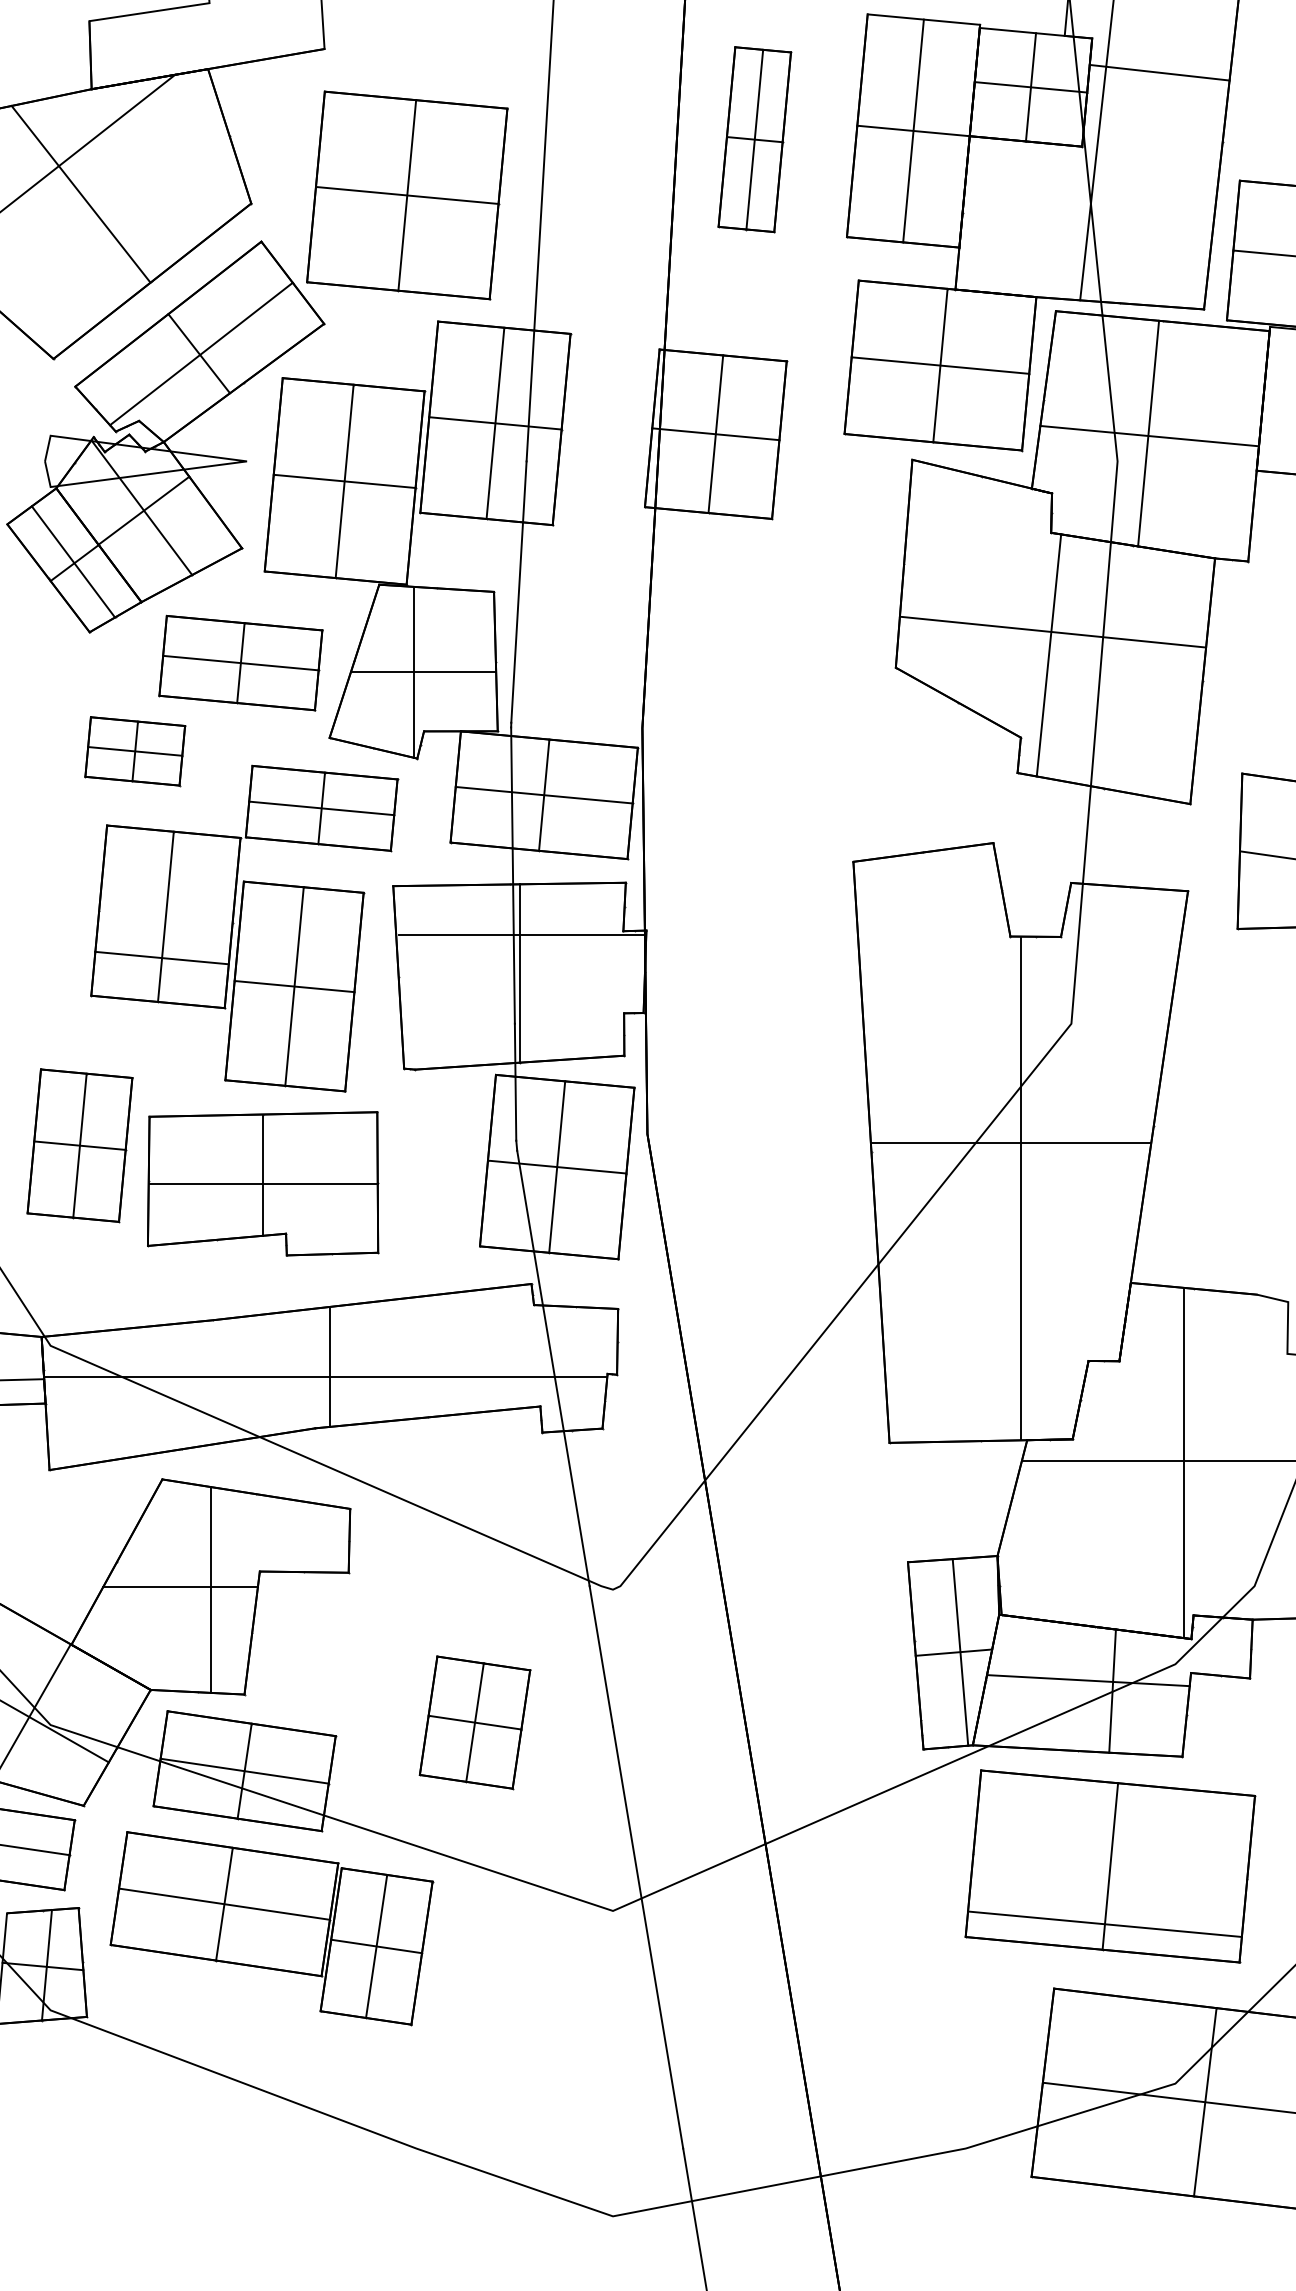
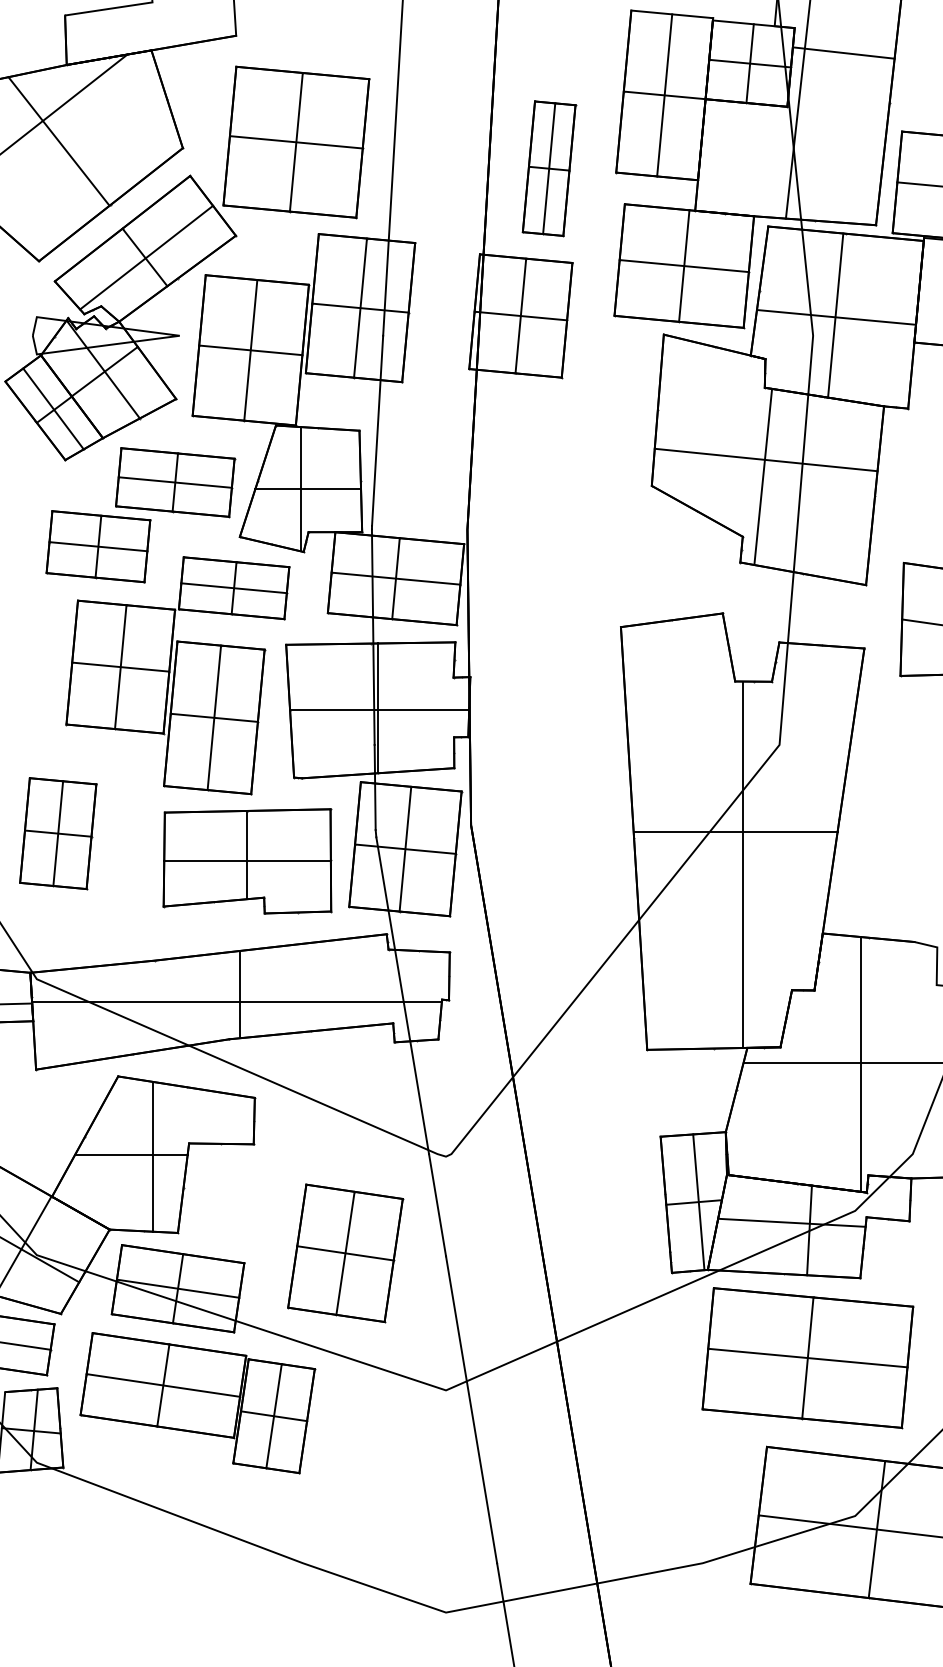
part: (755, 139) -> (549, 168), moved
part: (135, 751) -> (98, 546), size x1.43
line: (521, 935) -> (379, 710), moved
line: (161, 957) -> (120, 666), moved
part: (263, 1183) -> (247, 861), moved
part: (474, 1722) -> (345, 1253), size x1.43
line: (1104, 1923) -> (807, 1357), moved

